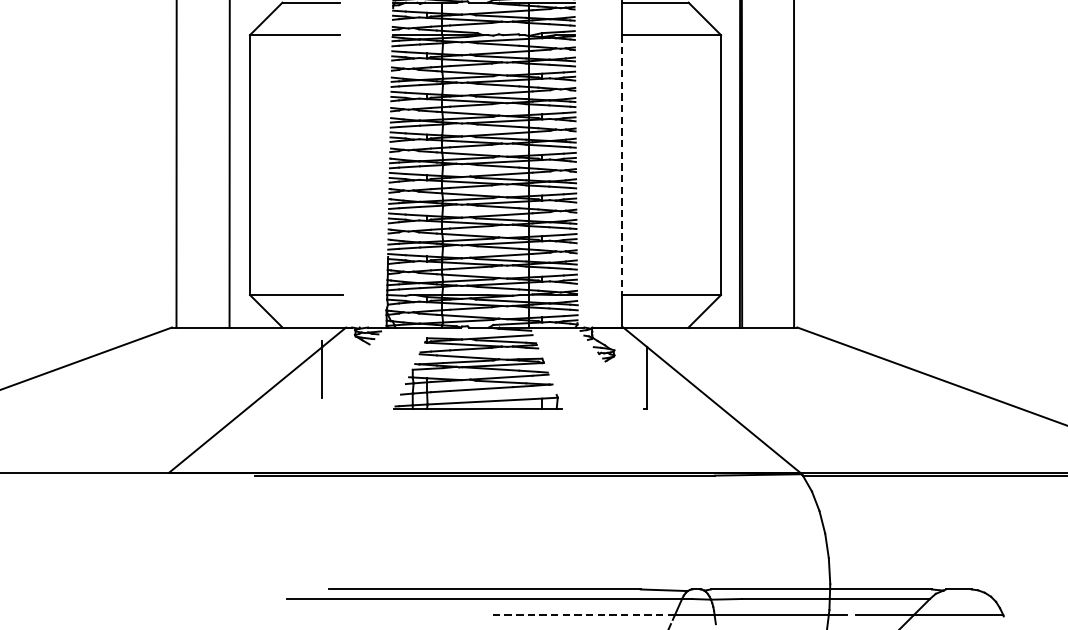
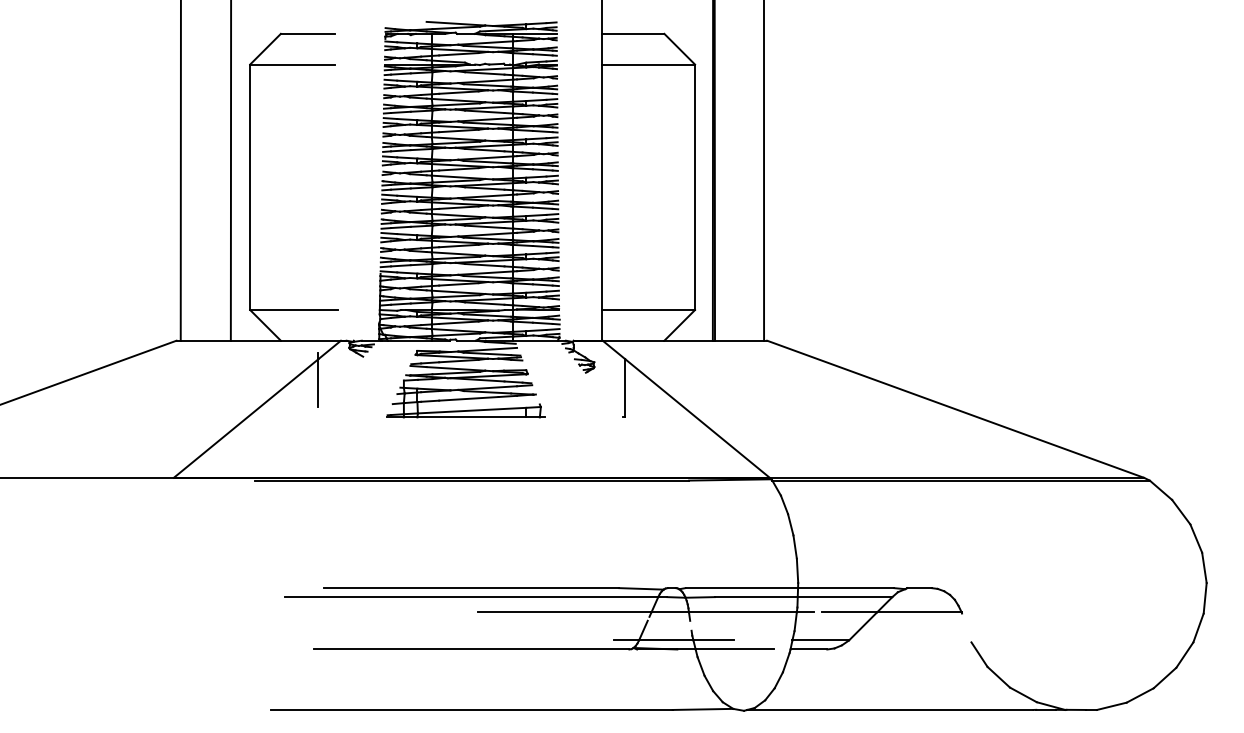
line: (621, 165) -> (601, 187), dashed -> solid
line: (582, 615) -> (564, 612), dashed -> solid

